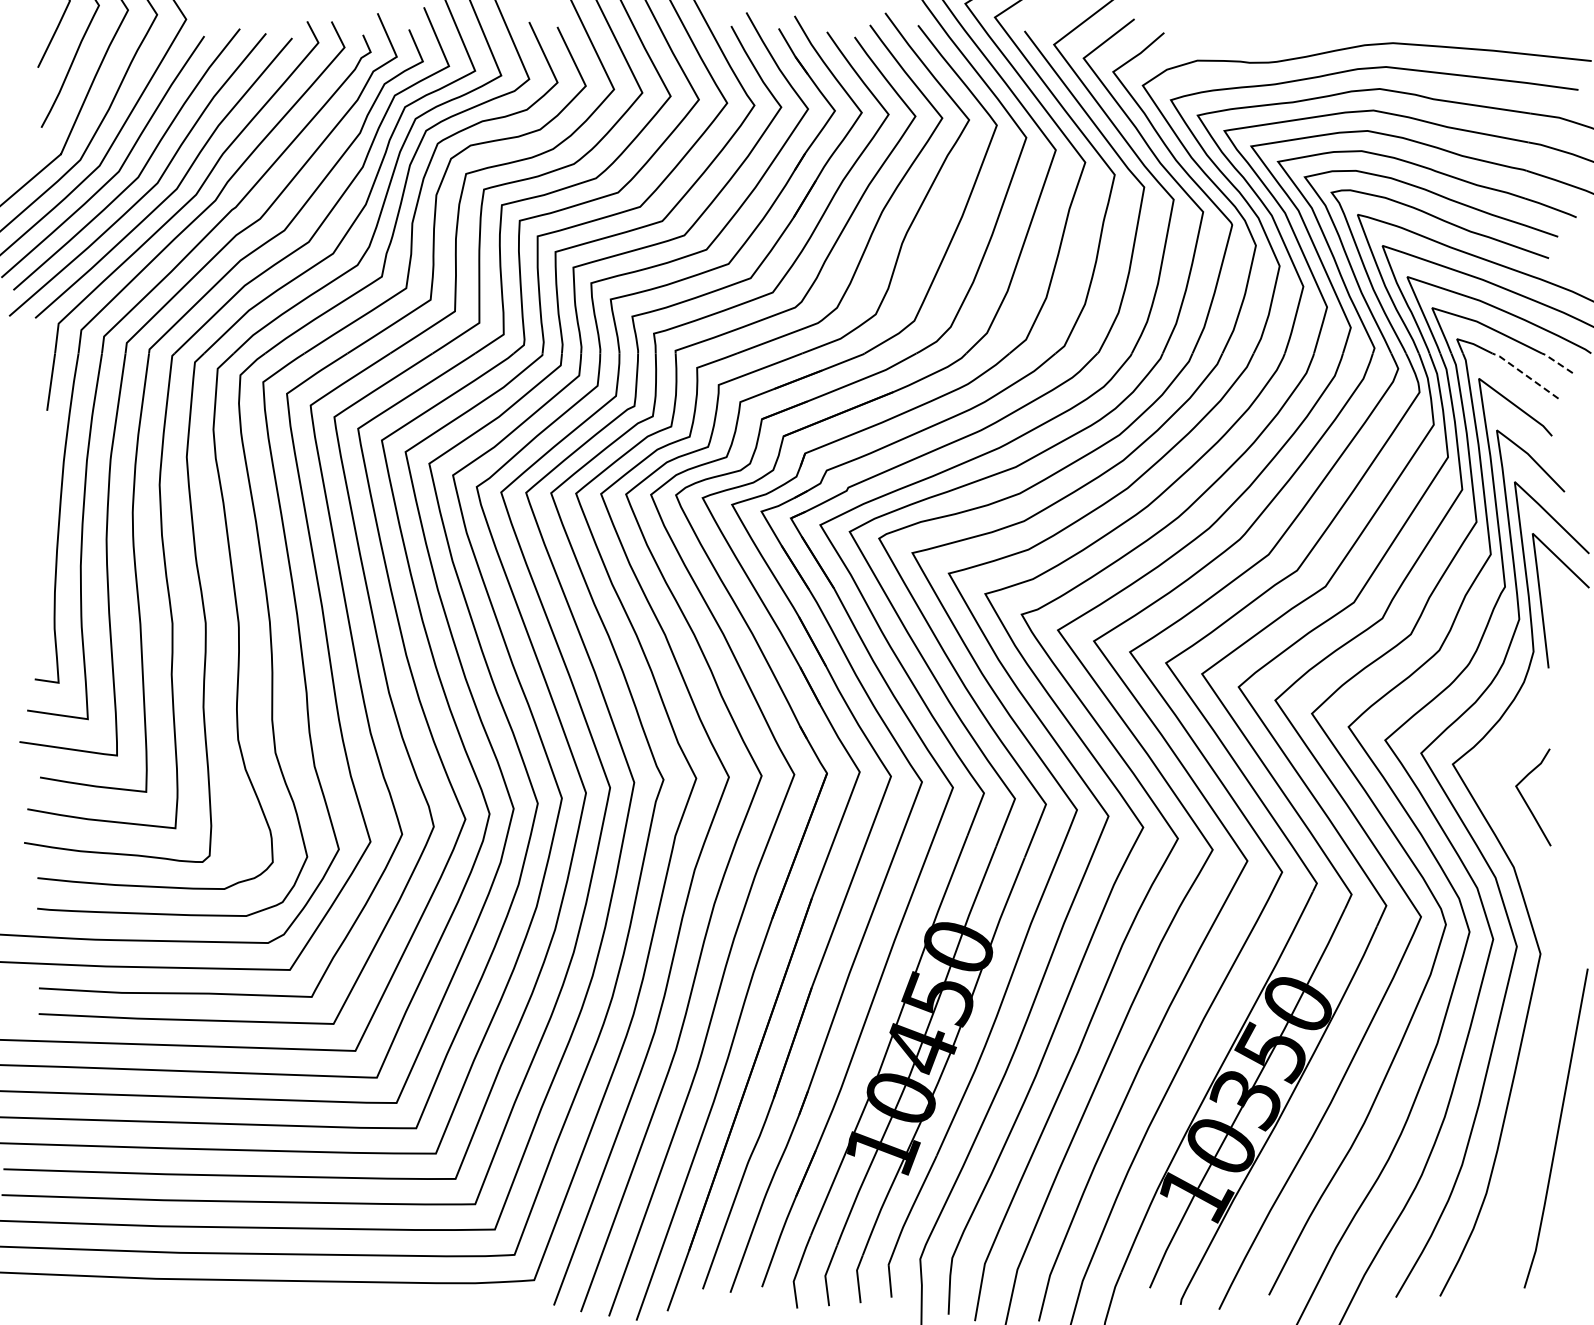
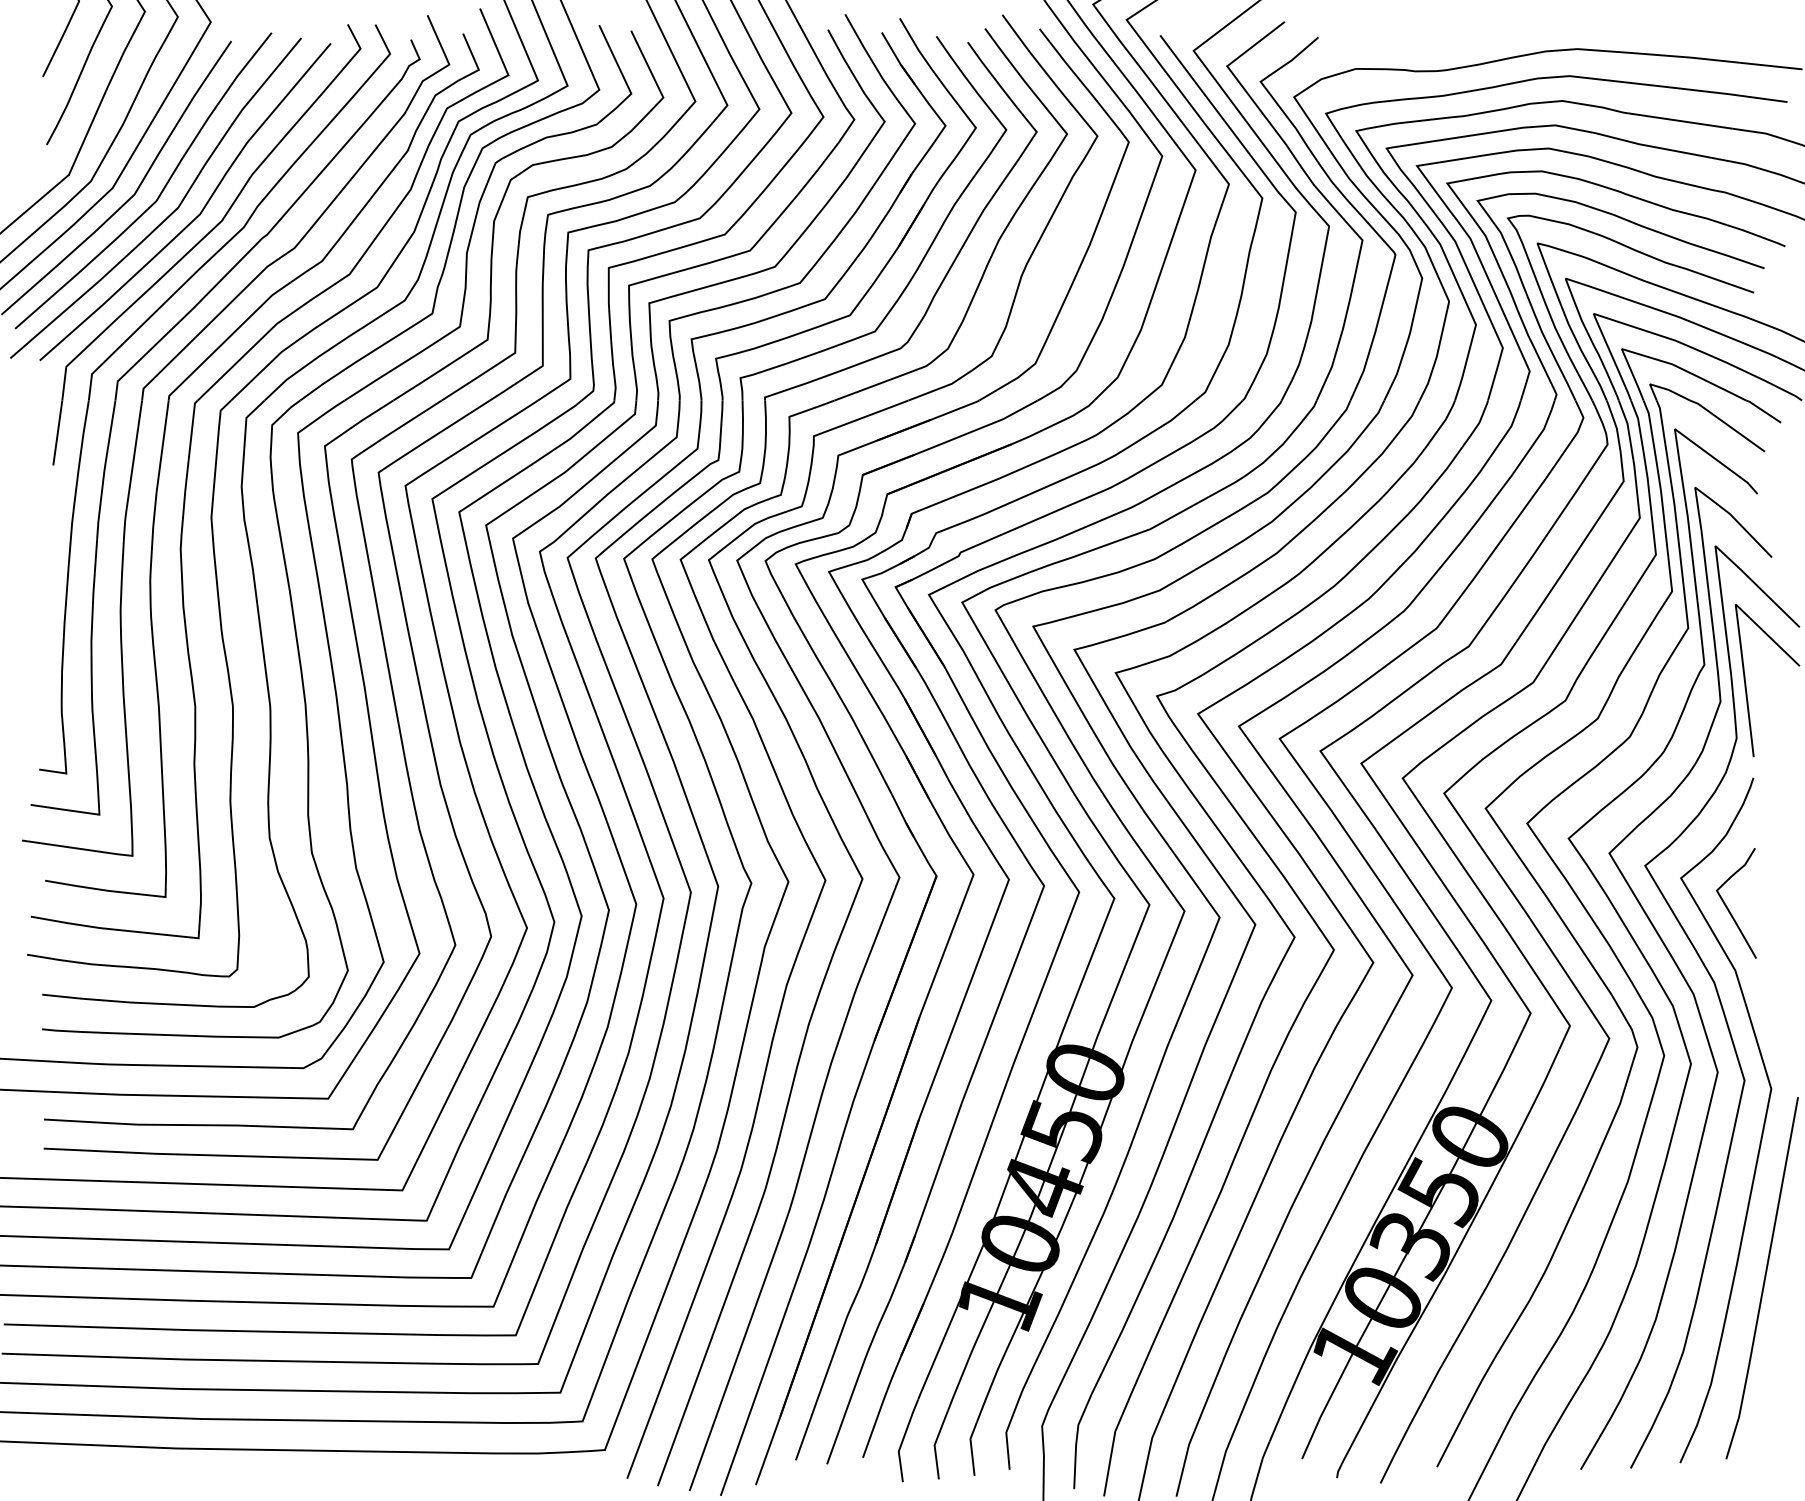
line: (1556, 362) -> (1762, 410), dashed -> solid
line: (1525, 374) -> (1727, 424), dashed -> solid
curve: (1556, 994) -> (1762, 1126), added

